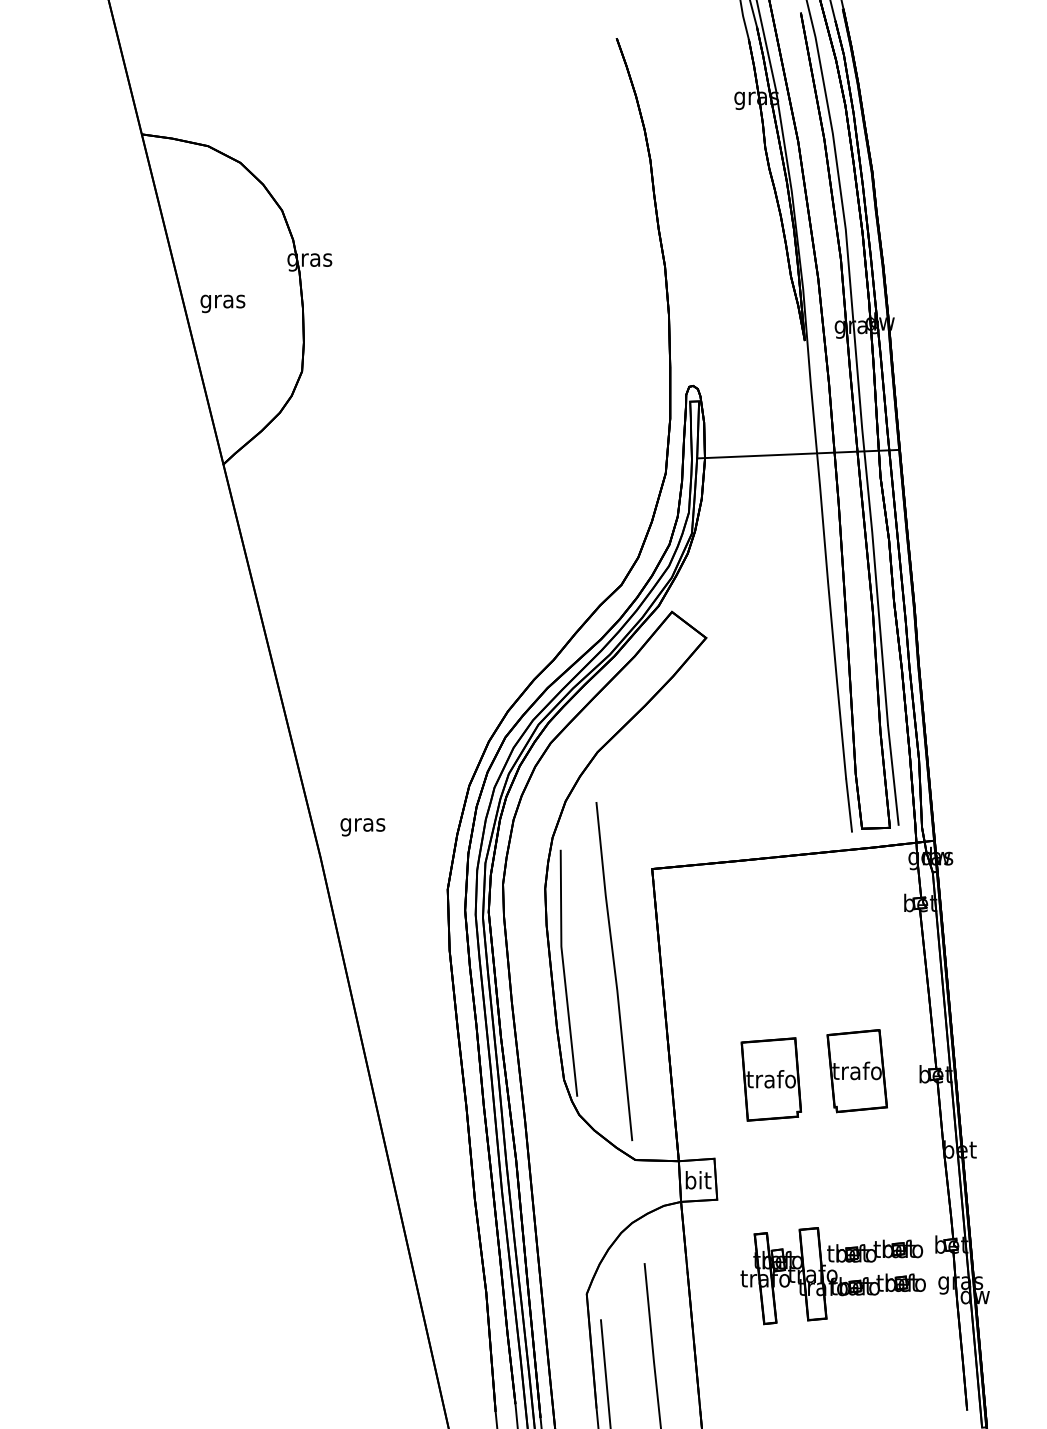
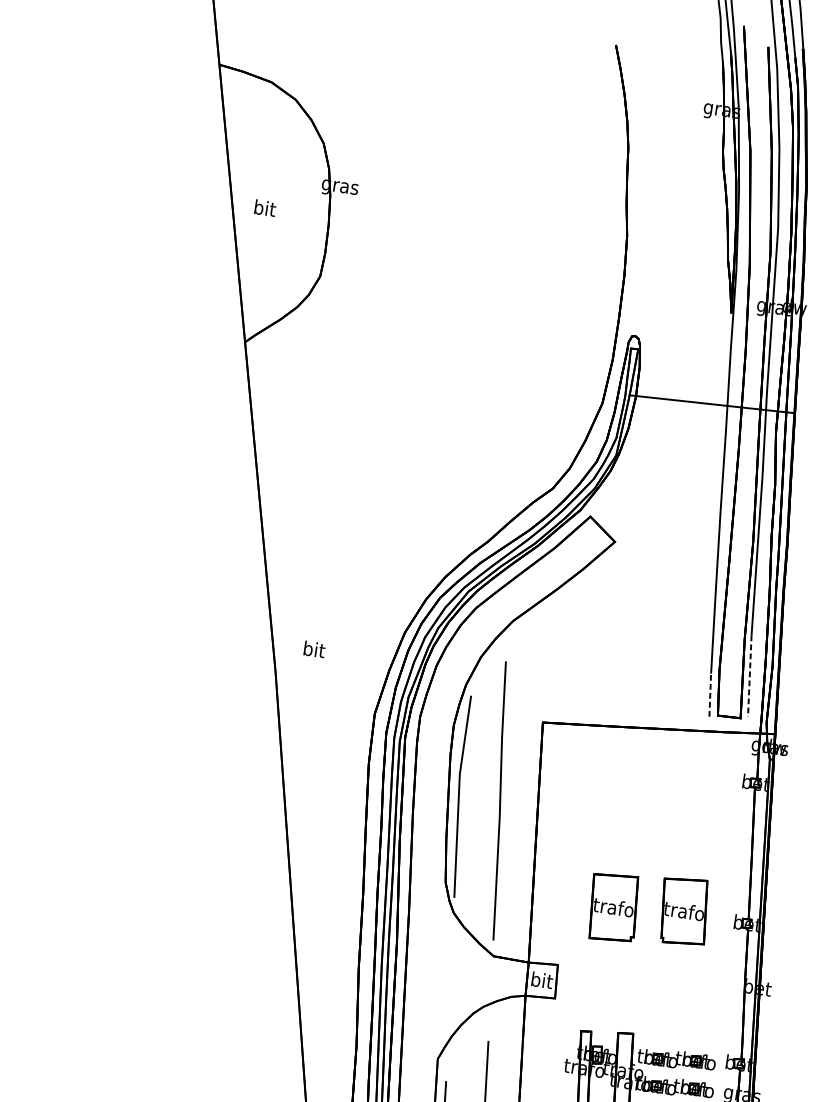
text: (222, 301) -> (264, 210), gras -> bit
line: (893, 775) -> (749, 676), solid -> dashed
line: (849, 805) -> (710, 695), solid -> dashed
text: (362, 824) -> (313, 650), gras -> bit

